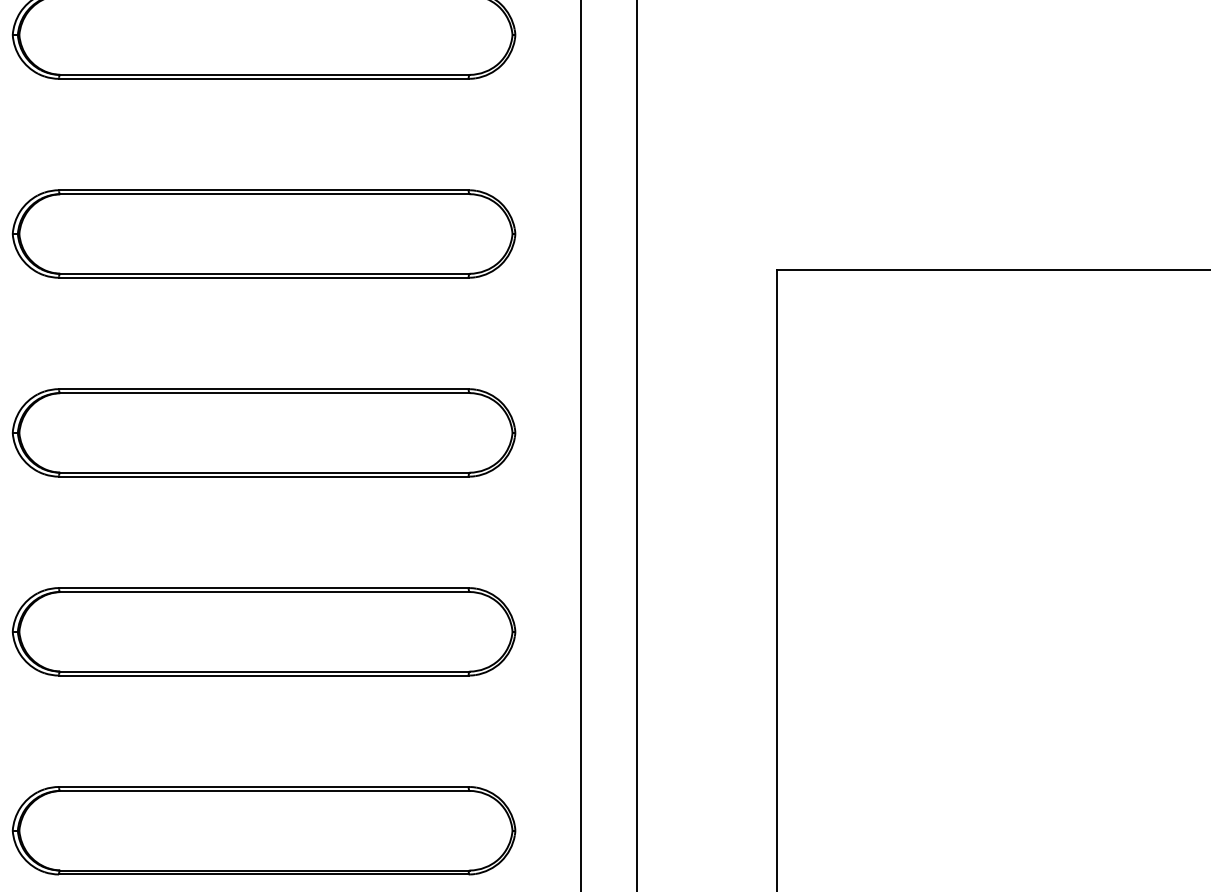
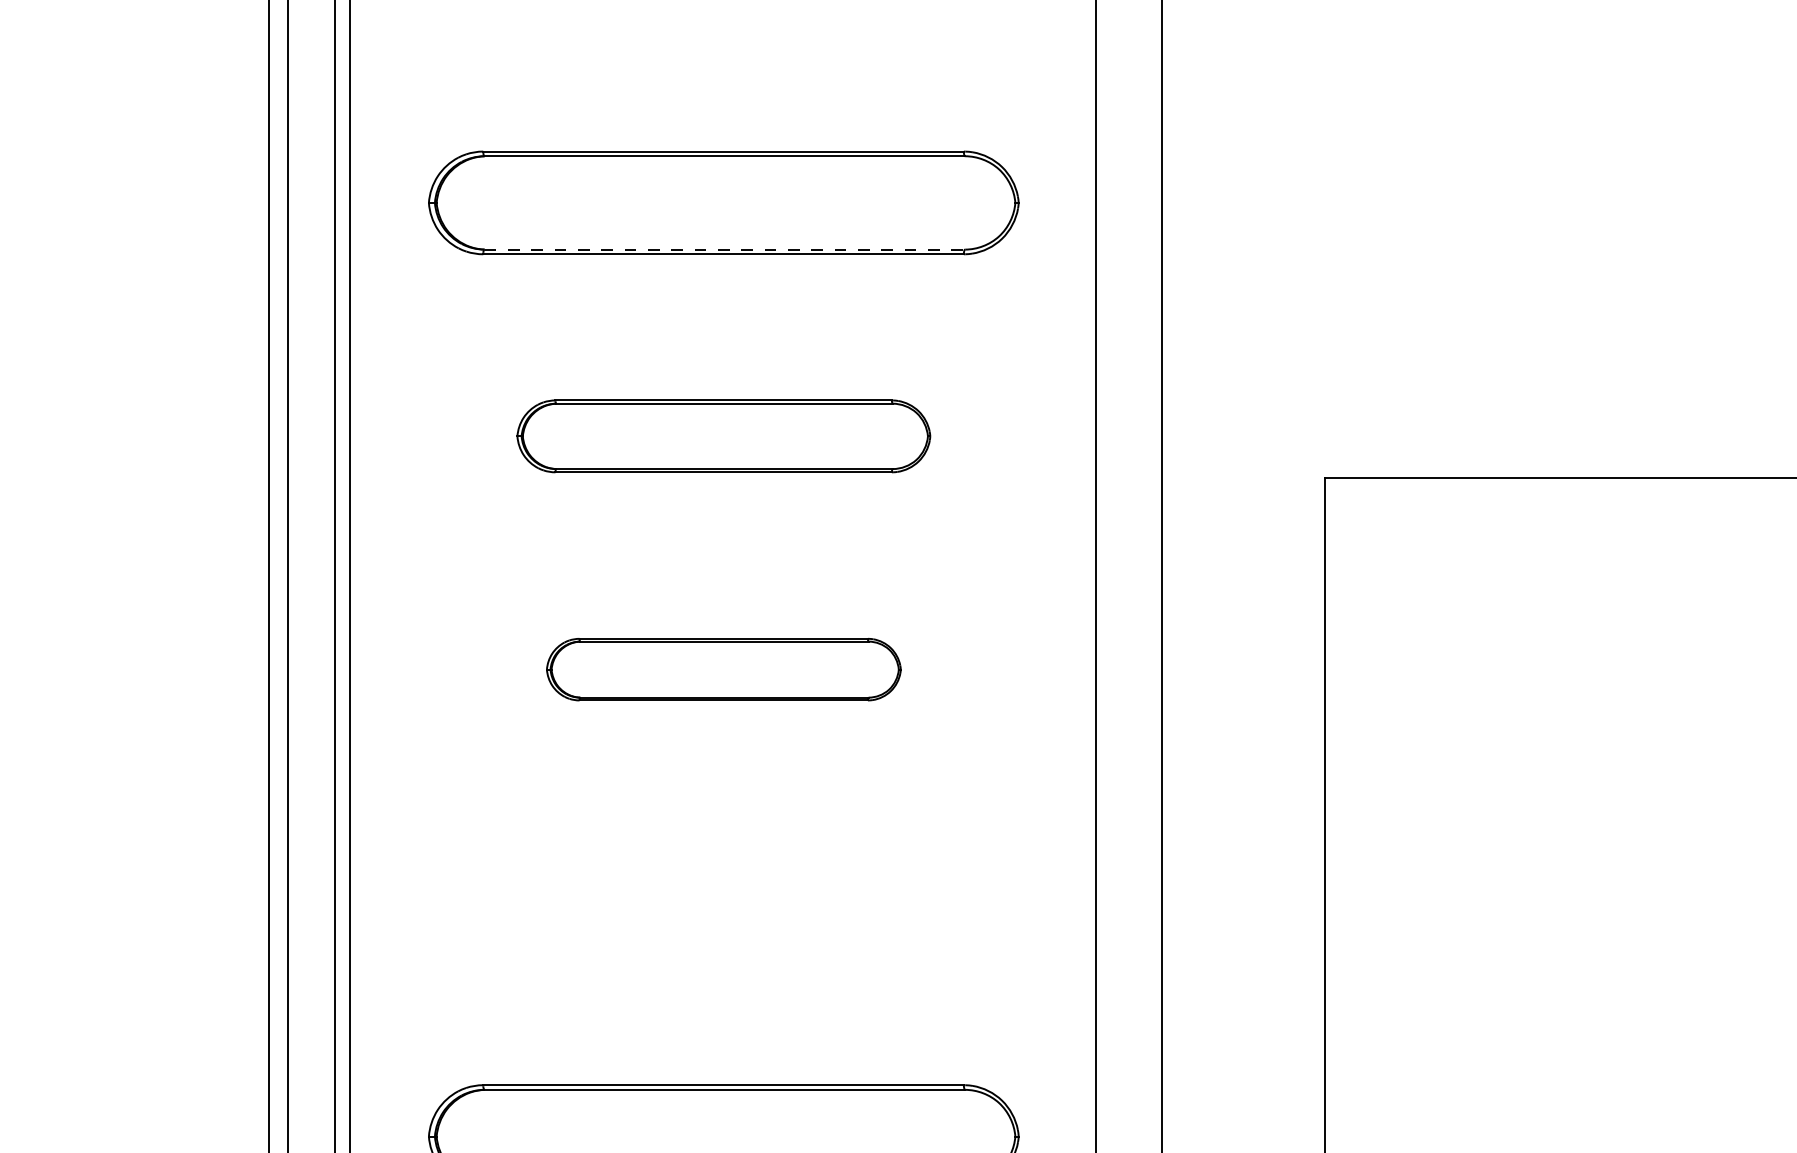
line: (265, 74) -> (725, 249), solid -> dashed
part: (263, 234) -> (723, 436), size x0.7
part: (263, 432) -> (723, 669), size x0.6
part: (263, 631) -> (723, 902), removed

